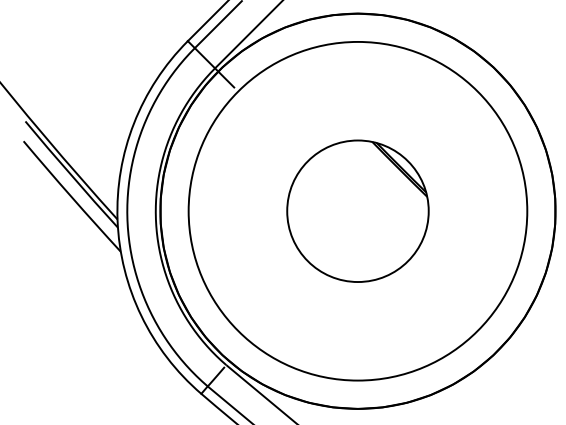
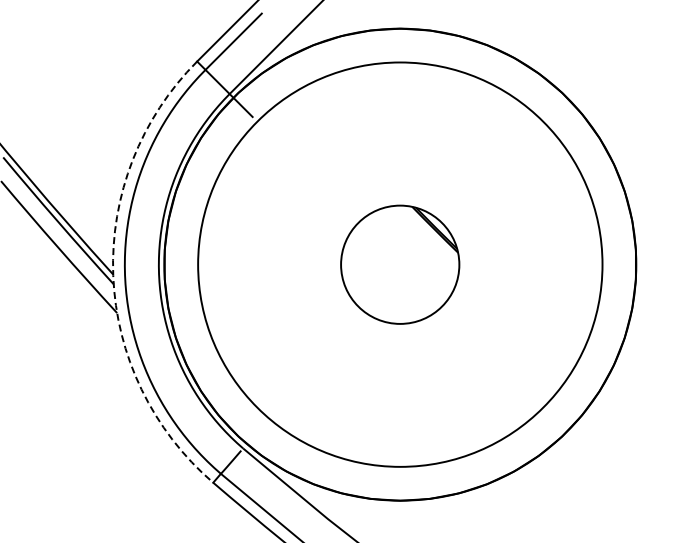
part: (357, 211) -> (399, 264), size x0.7
arc: (117, 220) -> (113, 275), solid -> dashed

